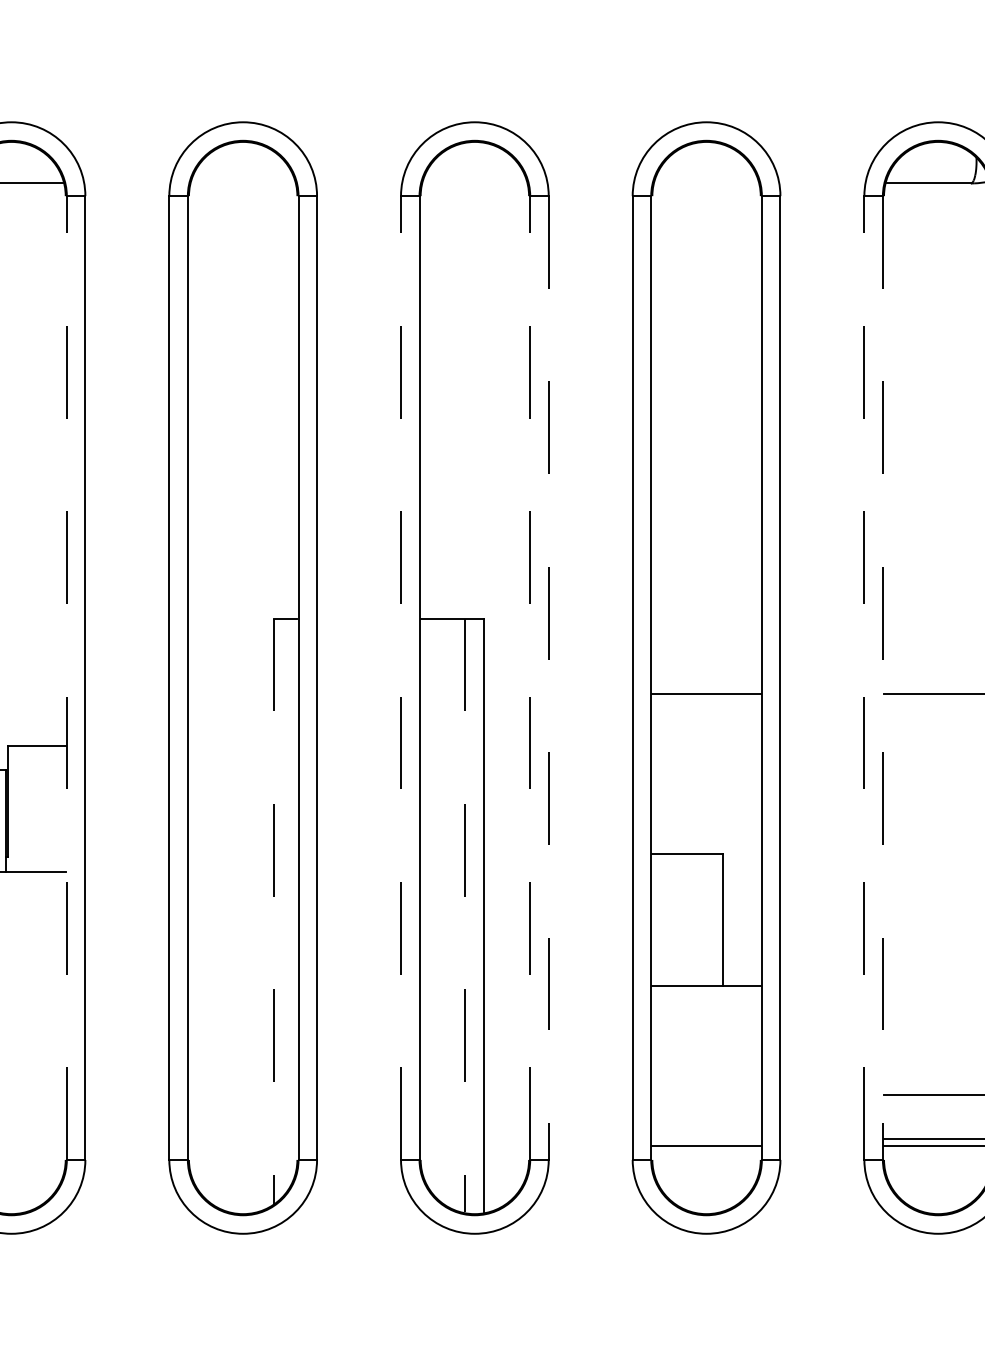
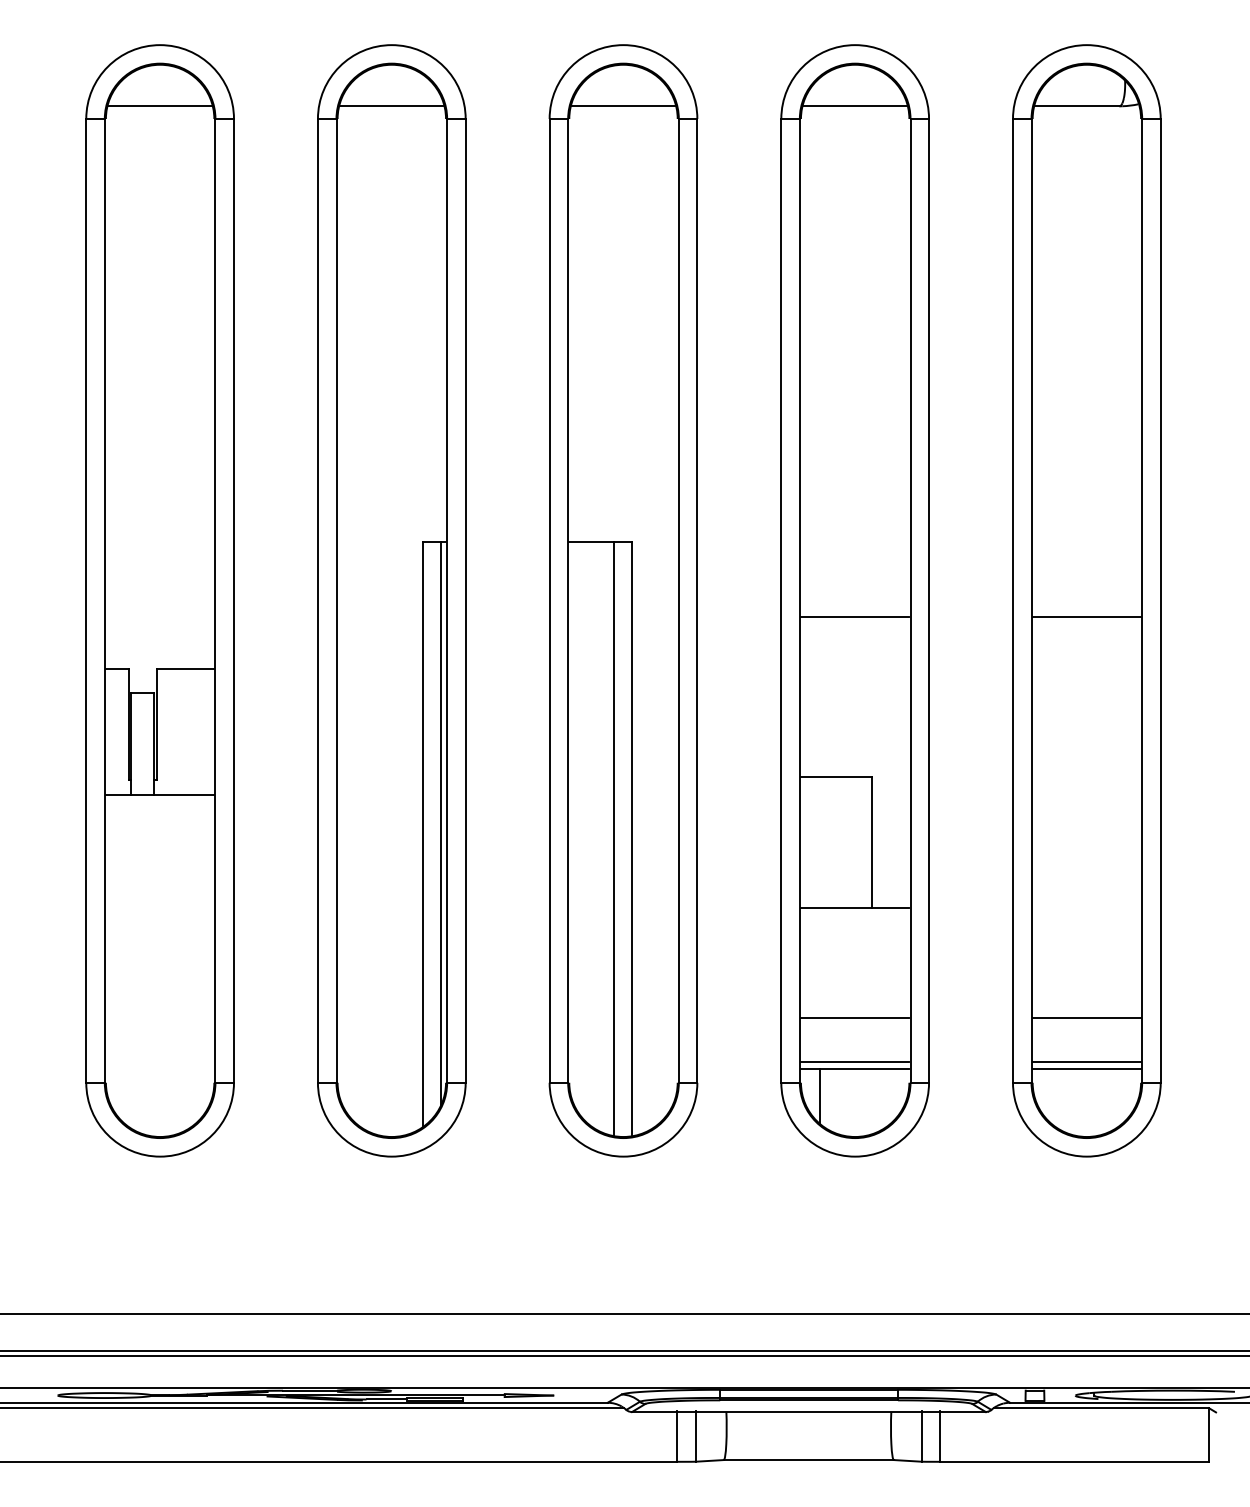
line: (242, 183) -> (391, 106), added
line: (474, 183) -> (623, 106), added
line: (705, 183) -> (854, 106), added
line: (66, 677) -> (215, 600), dashed -> solid
line: (400, 677) -> (549, 600), dashed -> solid
line: (529, 677) -> (678, 600), dashed -> solid
line: (548, 677) -> (697, 600), dashed -> solid
line: (864, 677) -> (1013, 600), dashed -> solid
line: (882, 677) -> (1031, 600), dashed -> solid
line: (291, 900) -> (440, 823), added
line: (273, 911) -> (422, 834), dashed -> solid
line: (465, 915) -> (614, 838), dashed -> solid
line: (705, 1095) -> (854, 1018), added
line: (705, 1138) -> (854, 1061), added
line: (671, 1173) -> (820, 1096), added

